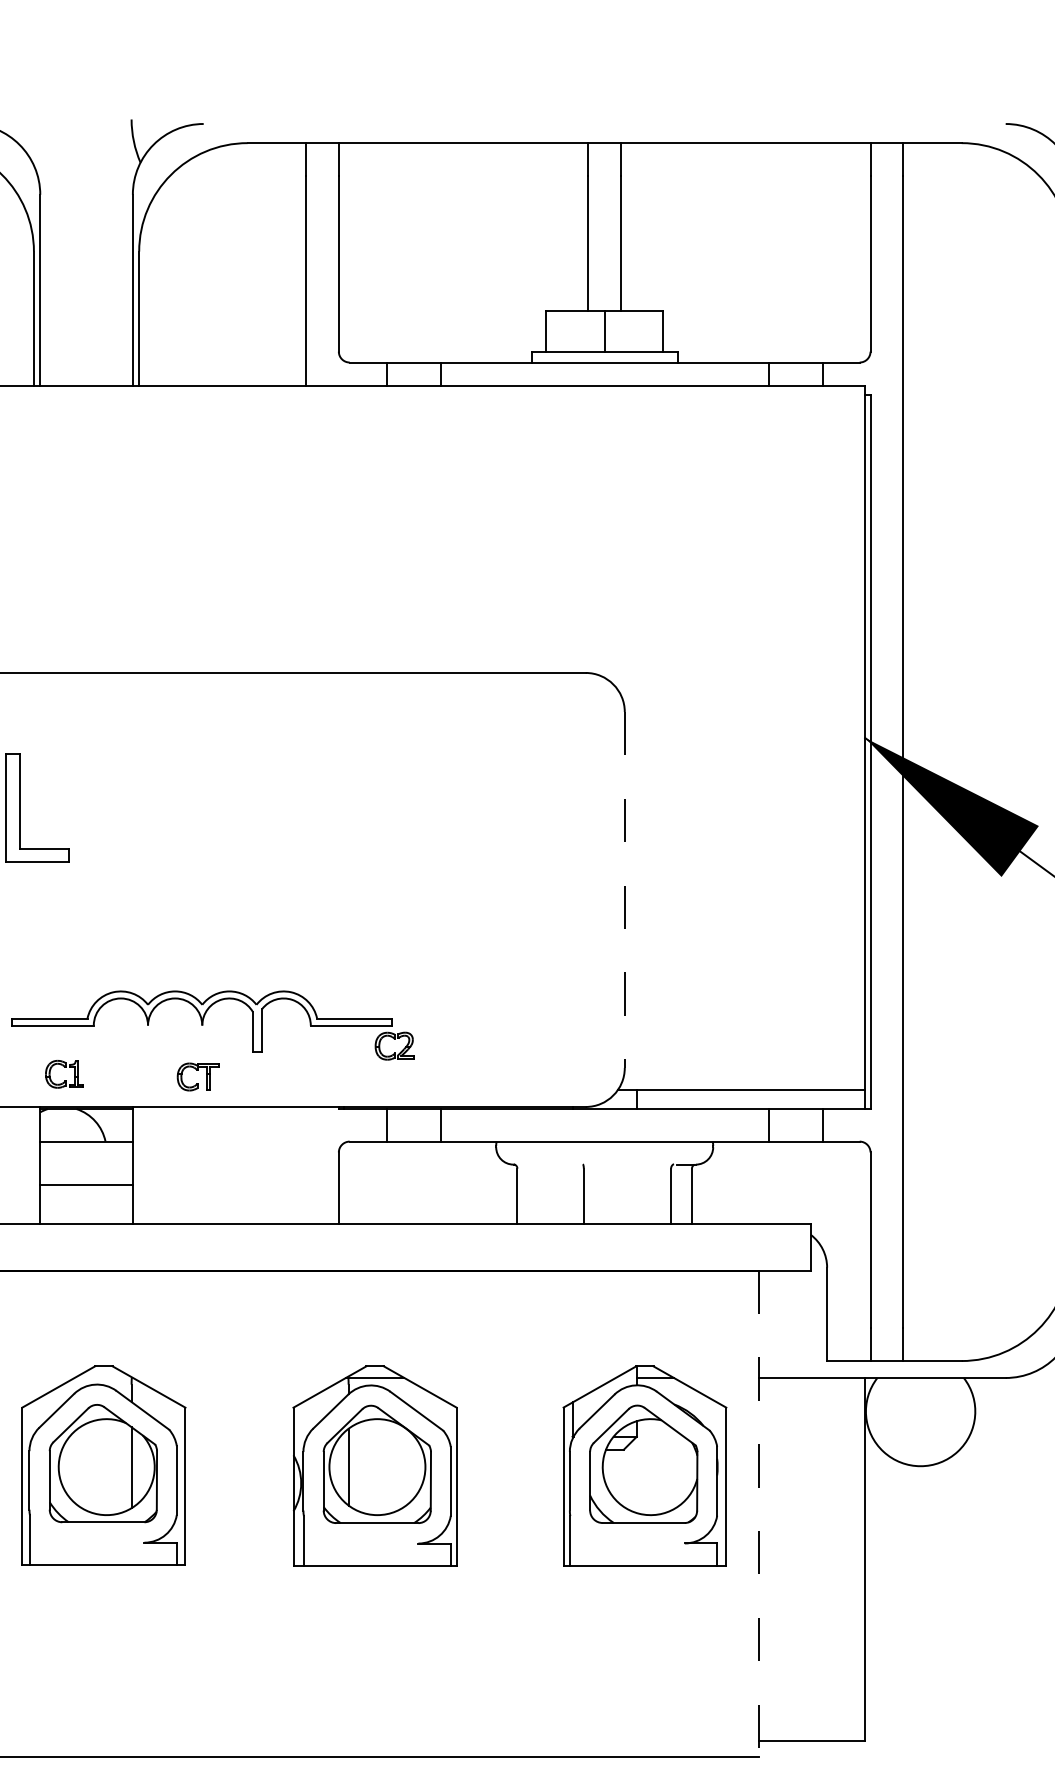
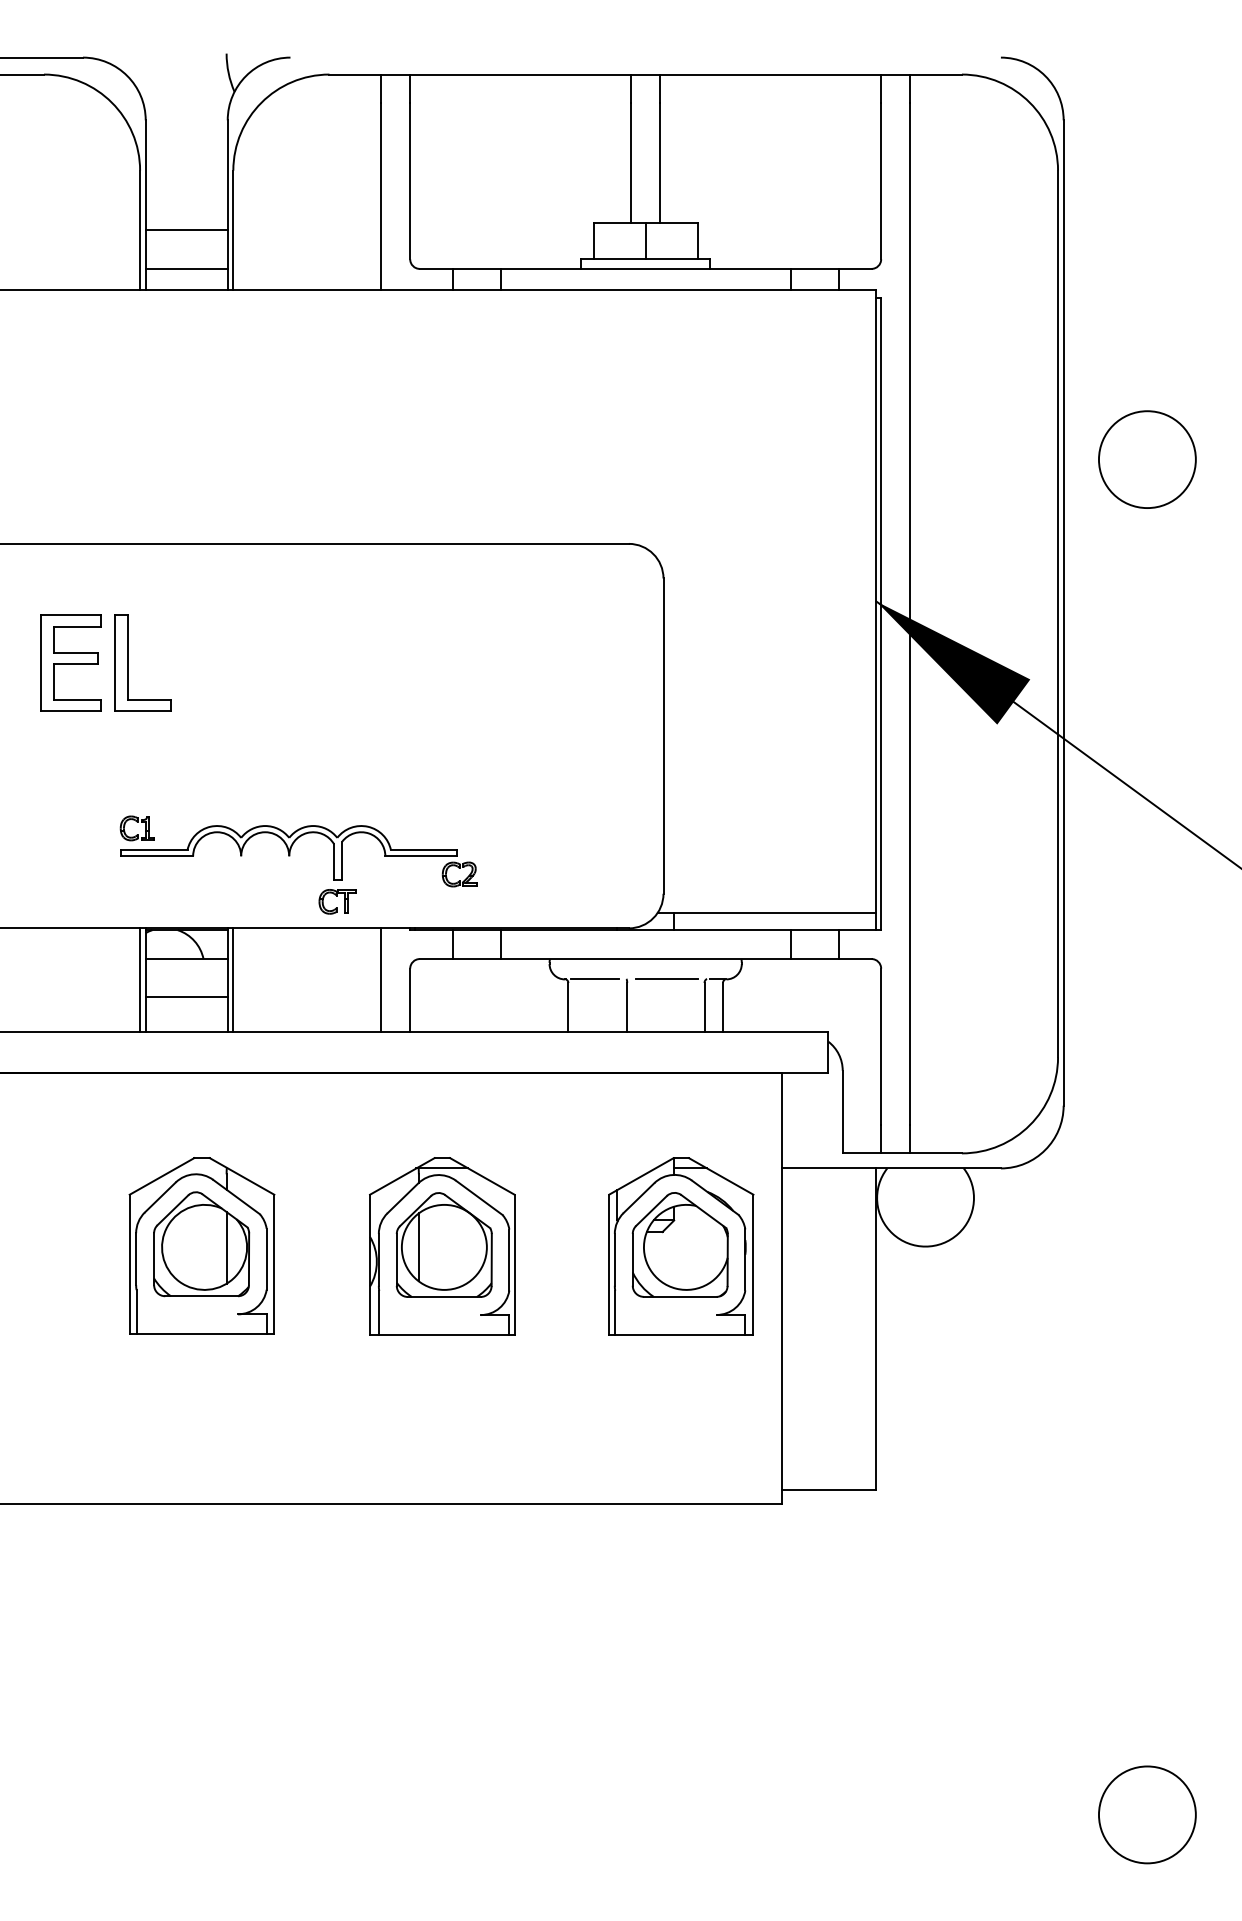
line: (86, 319) -> (186, 230), added
line: (86, 362) -> (186, 268), added
line: (624, 890) -> (663, 736), dashed -> solid
part: (63, 1074) -> (136, 828), moved
part: (198, 1076) -> (337, 901), moved
line: (34, 1164) -> (140, 979), added
line: (139, 1164) -> (233, 979), added
line: (306, 1164) -> (381, 979), added
line: (548, 1164) -> (595, 979), added
line: (628, 1164) -> (666, 979), added
line: (759, 1514) -> (782, 1289), dashed -> solid

